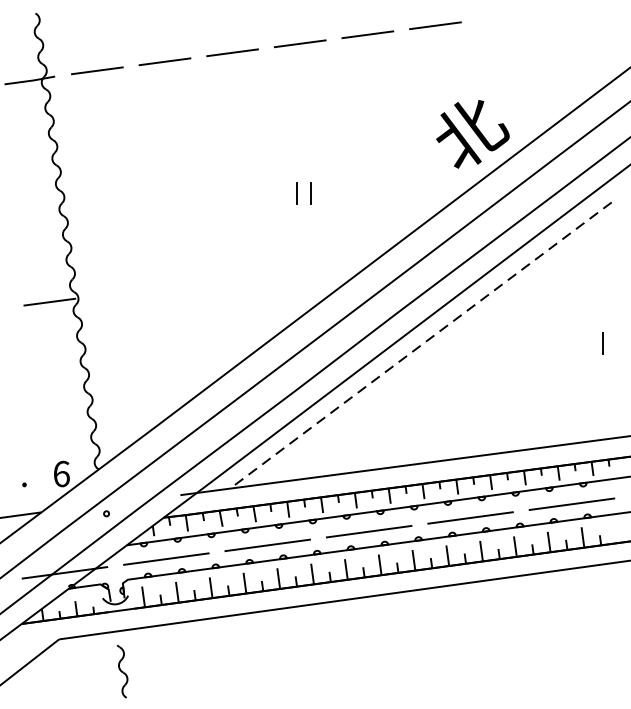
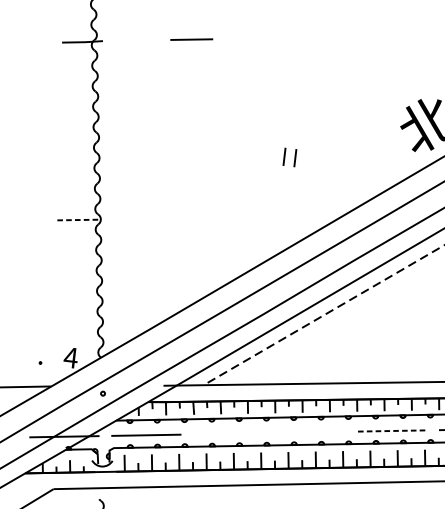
line: (435, 25) -> (410, 36), removed
line: (367, 34) -> (355, 36), removed
line: (300, 43) -> (301, 37), removed
line: (232, 52) -> (246, 38), removed
line: (97, 70) -> (137, 40), removed
line: (49, 302) -> (77, 220), solid -> dashed
text: (61, 473) -> (70, 357), 6 -> 4
line: (470, 517) -> (392, 430), solid -> dashed
line: (369, 531) -> (310, 432), removed
line: (267, 545) -> (228, 433), removed

